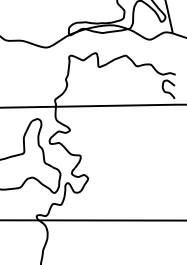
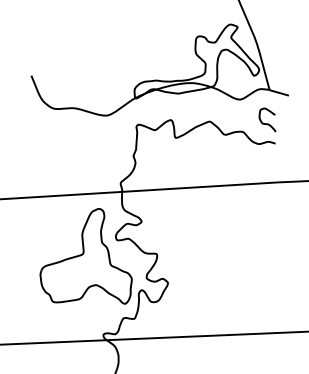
curve: (168, 92) -> (267, 123), moved

